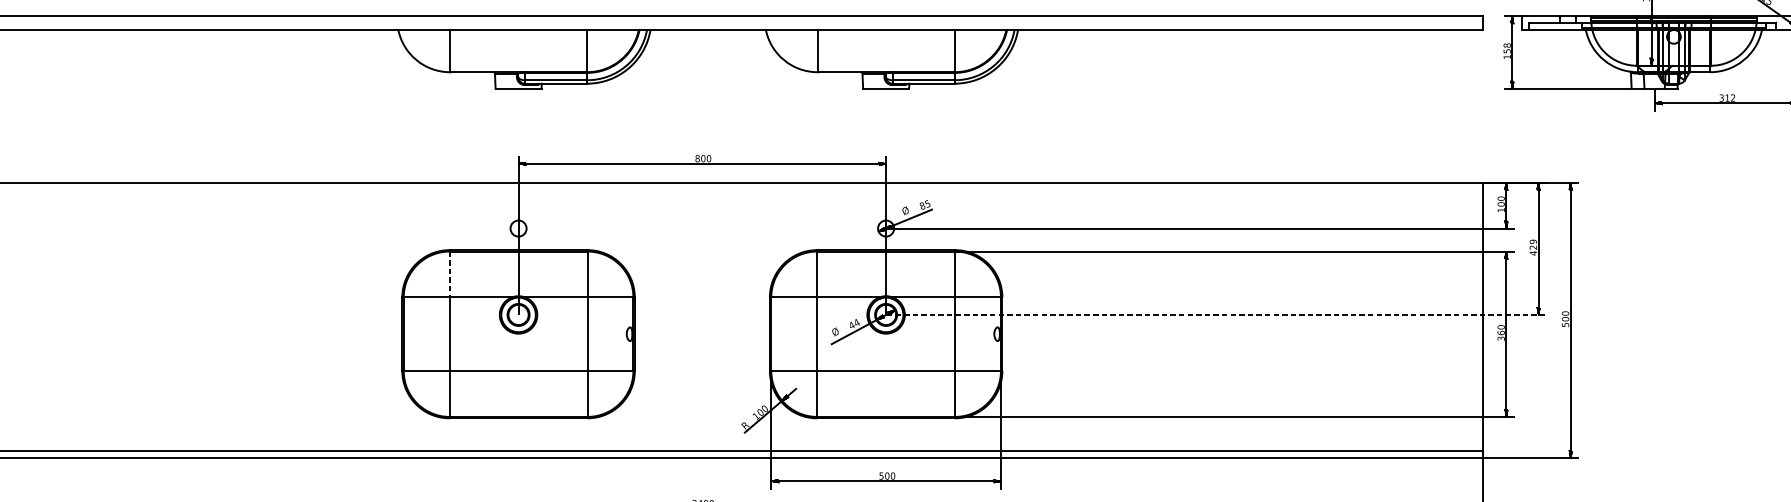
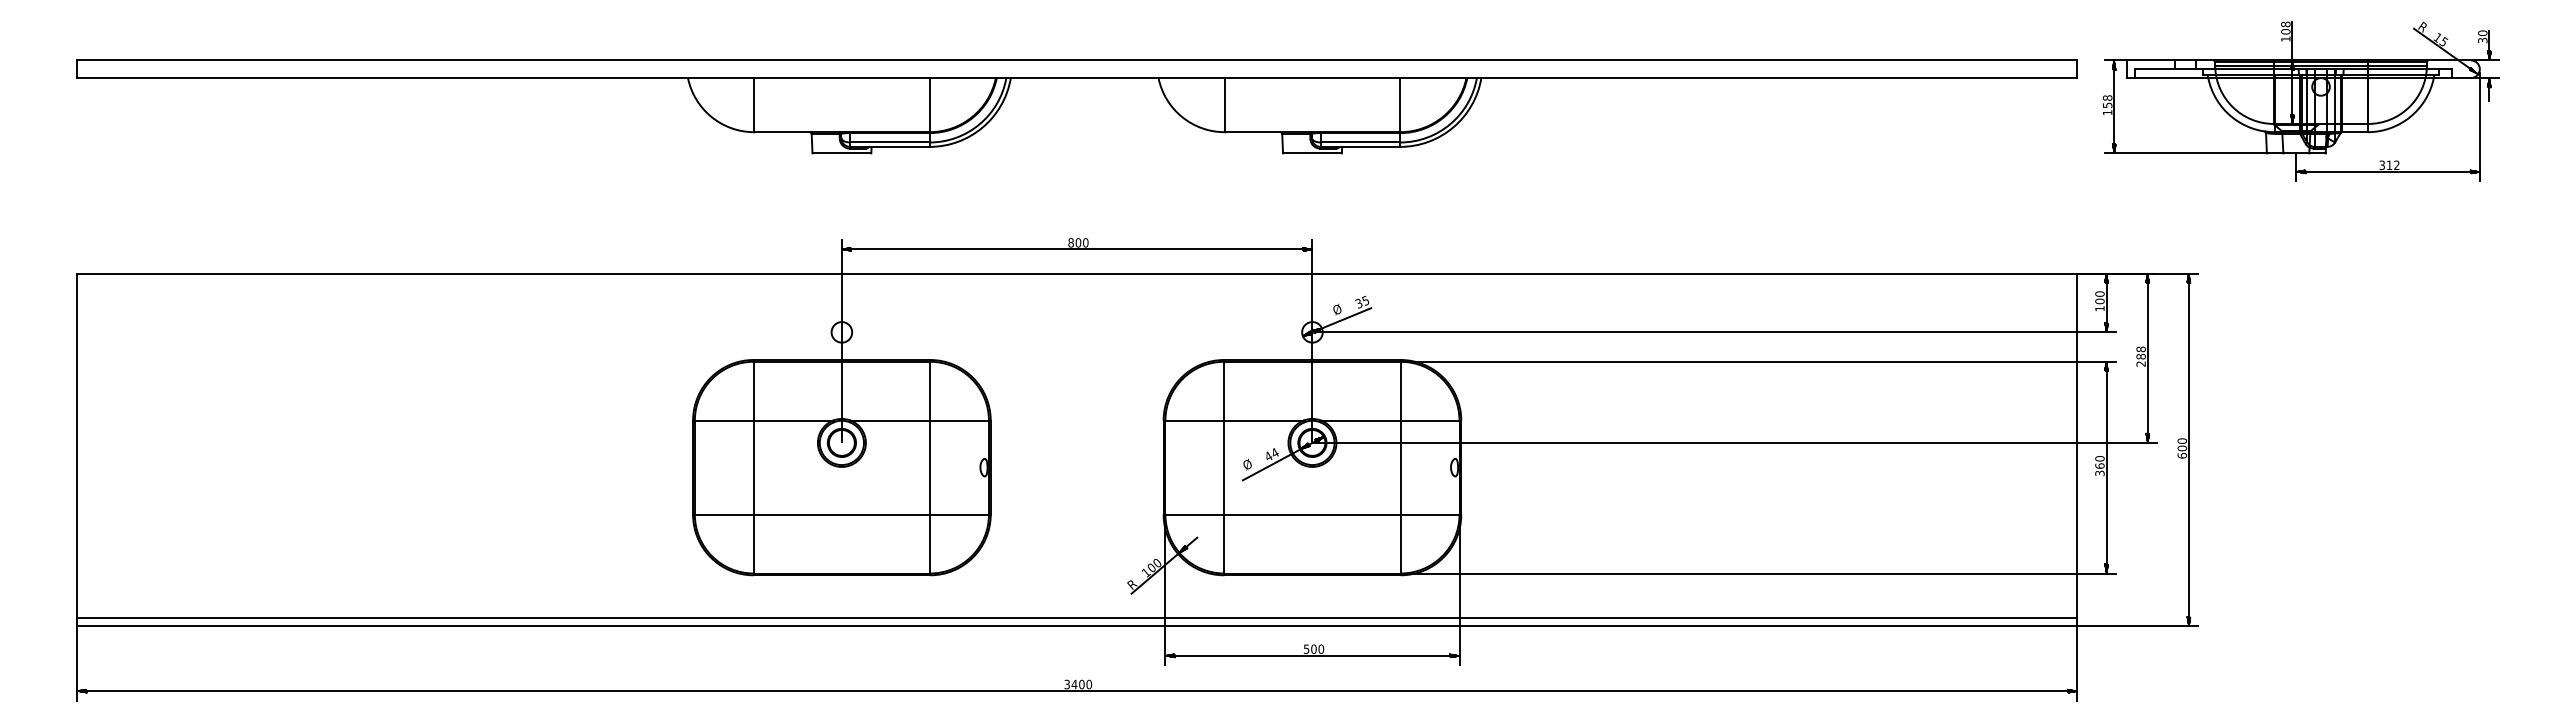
text: (922, 206) -> (1358, 303), 85 -> 35
text: (1532, 247) -> (2140, 356), 429 -> 288
line: (449, 274) -> (753, 391), dashed -> solid
line: (1216, 314) -> (1735, 442), dashed -> solid
text: (1565, 324) -> (2182, 455), 500 -> 600

